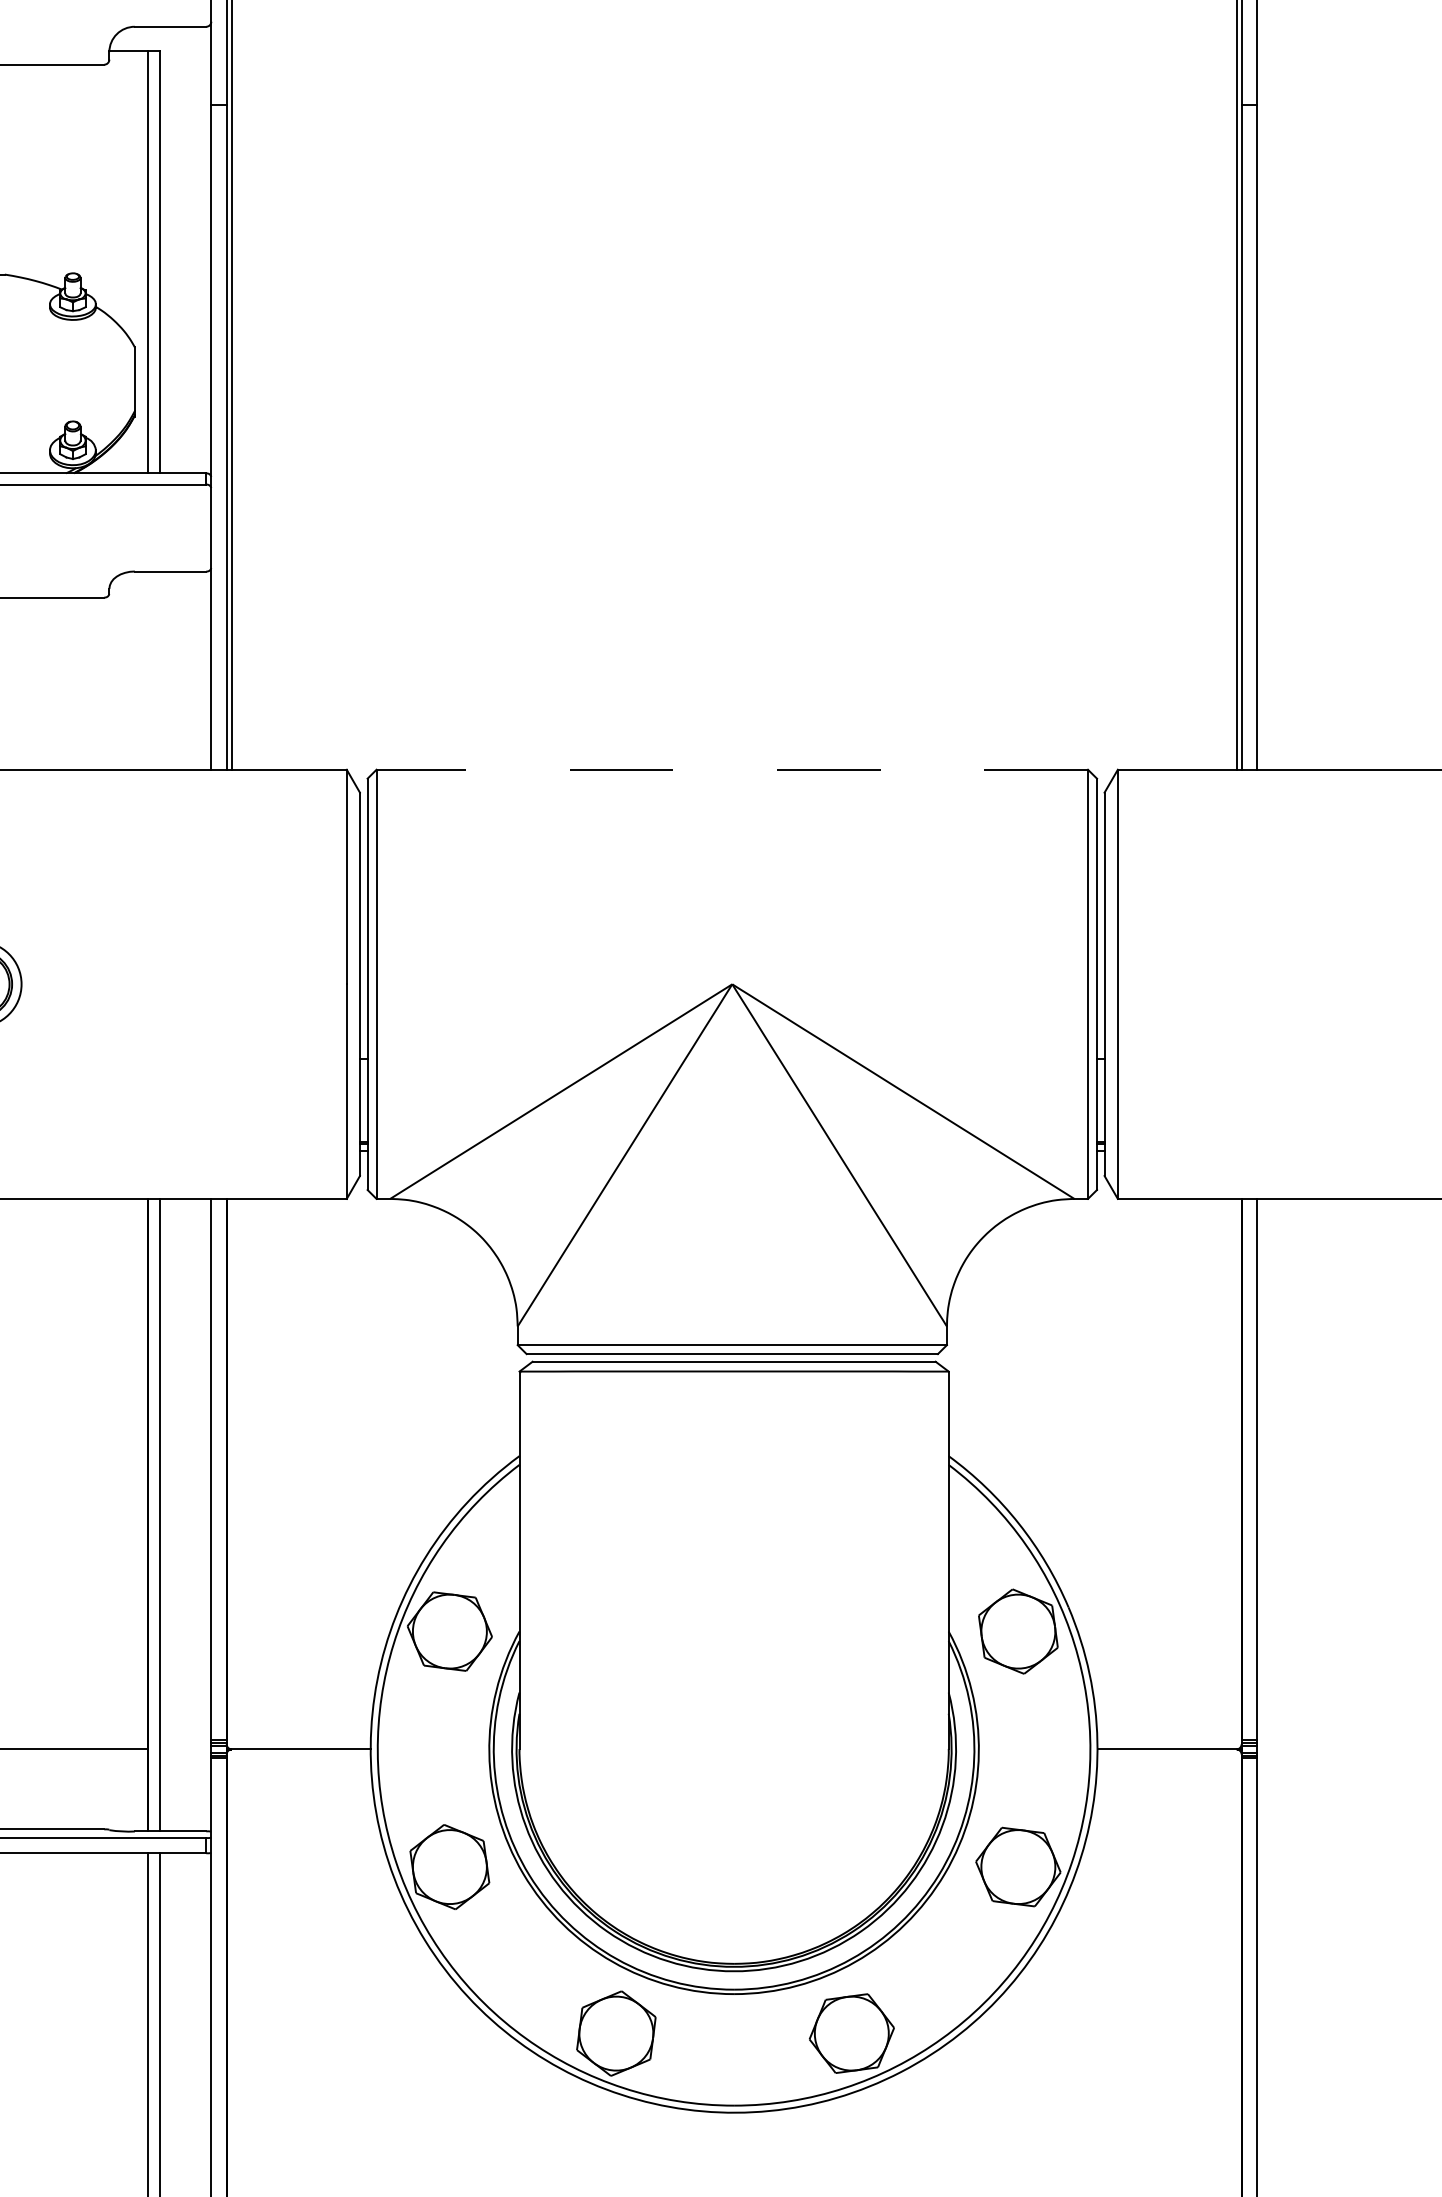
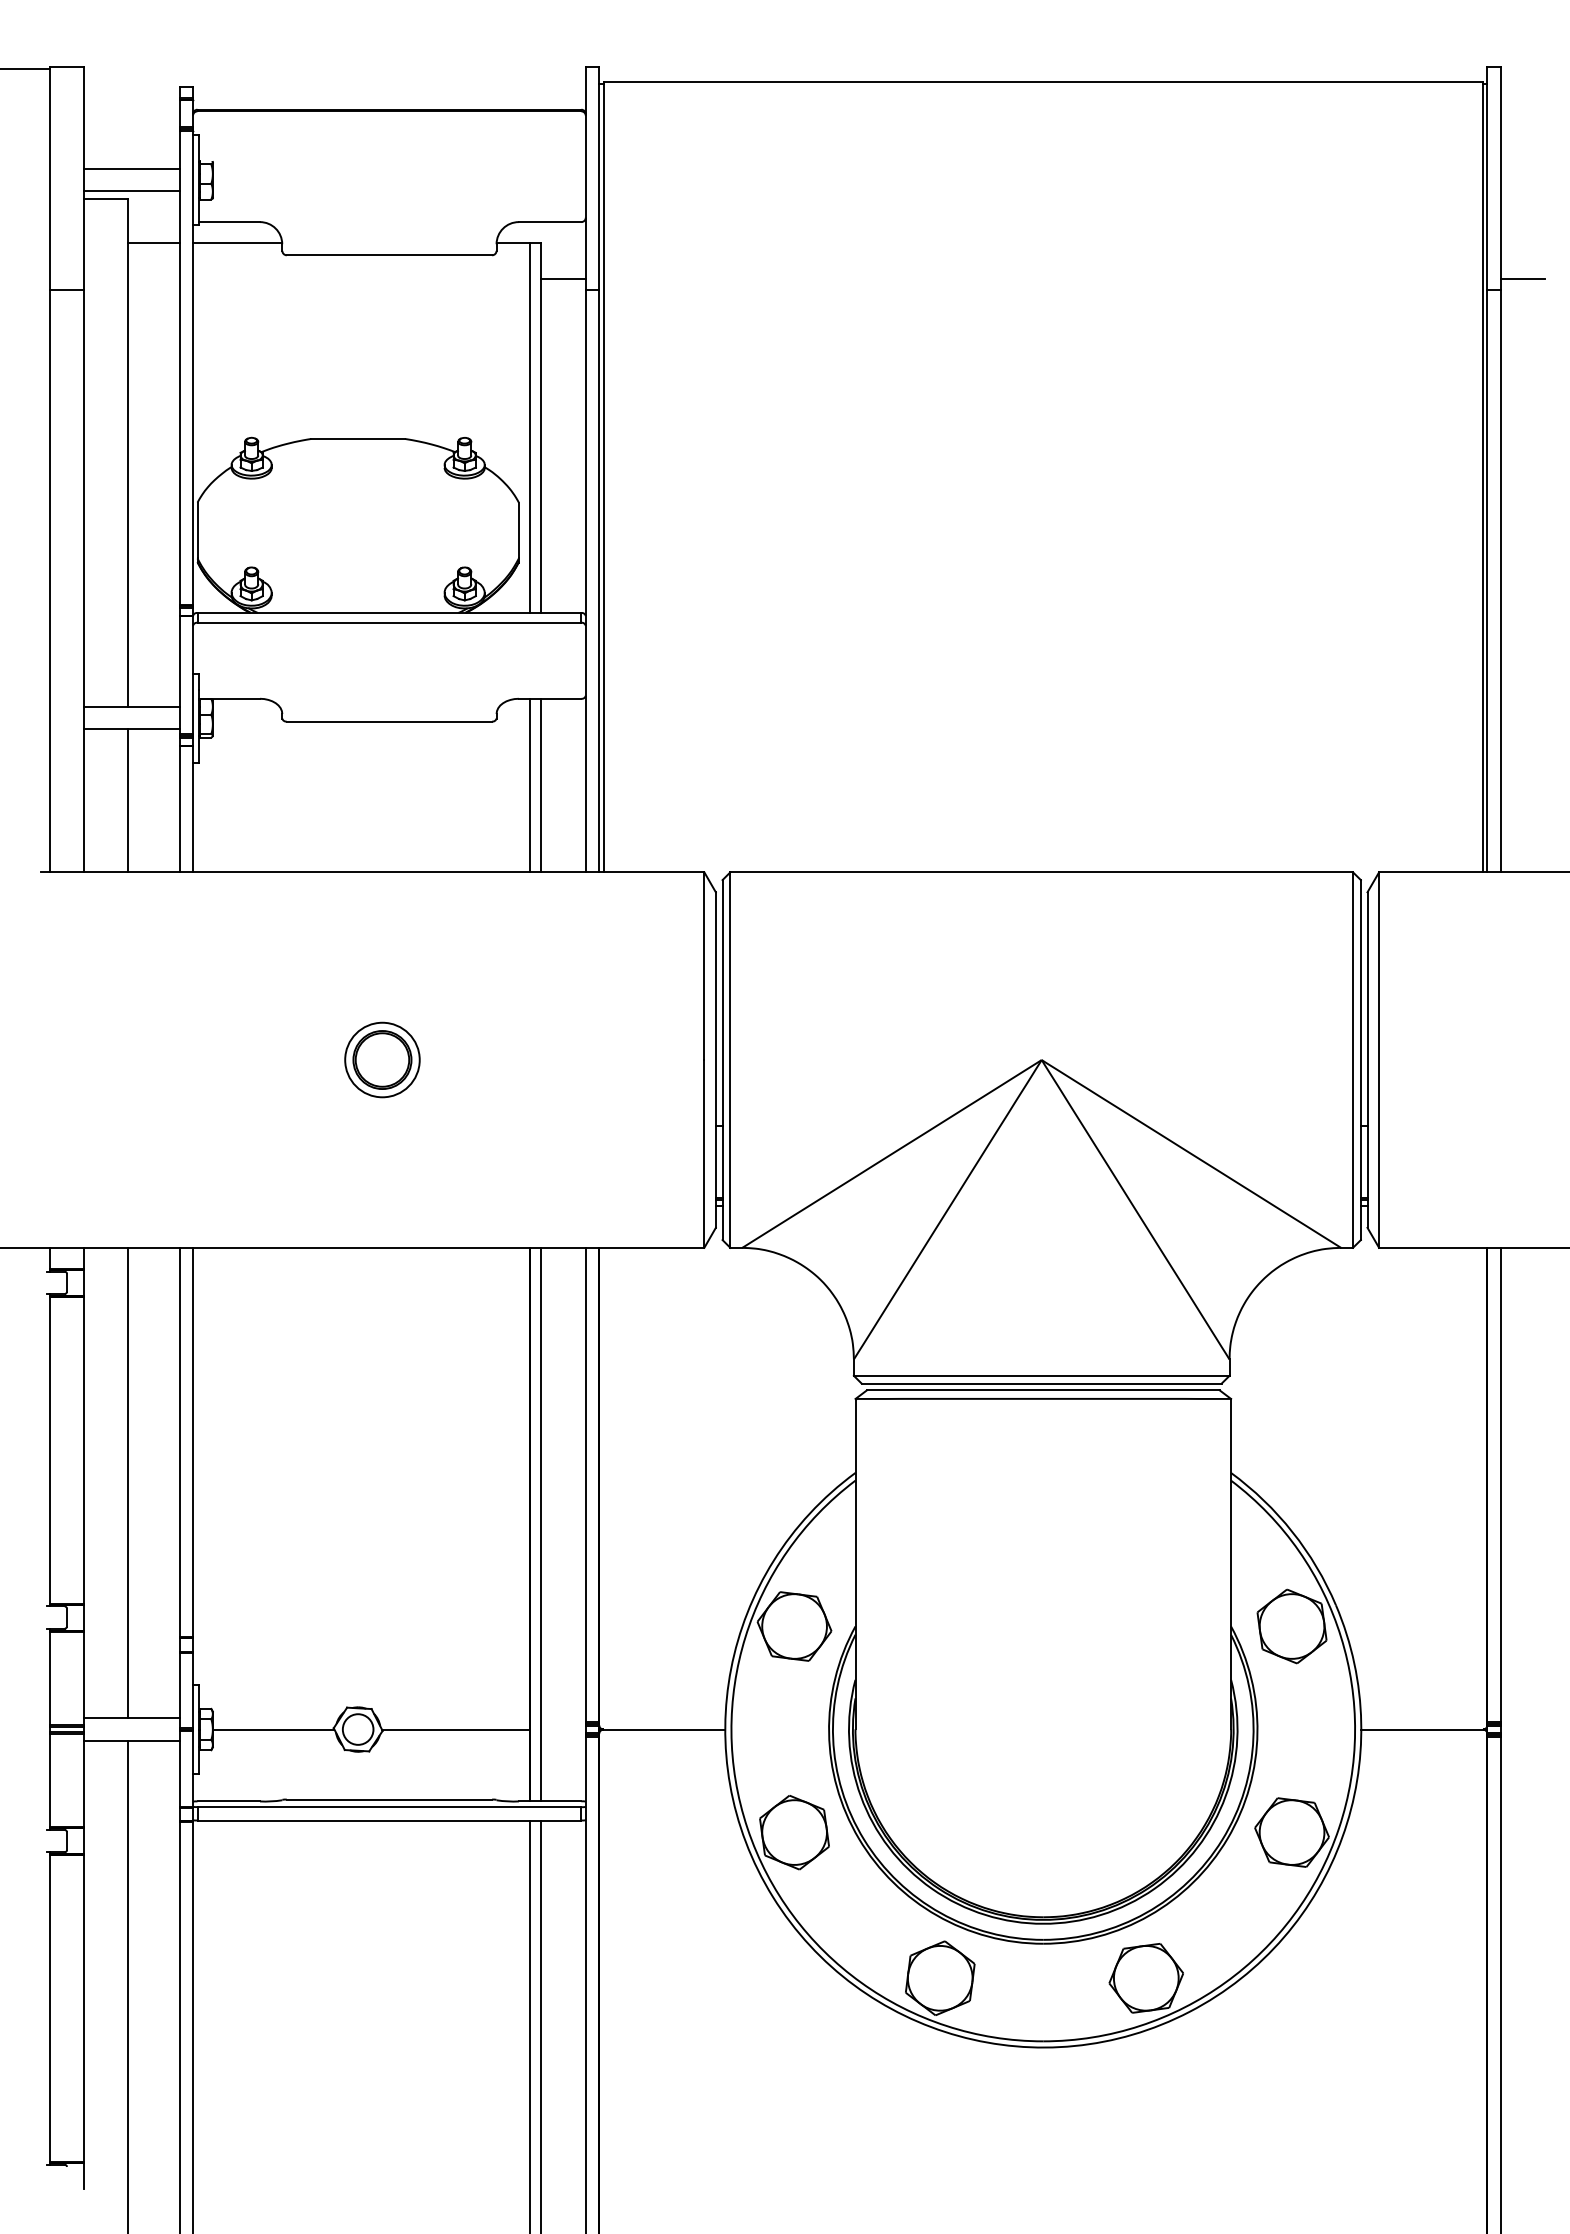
line: (185, 92) -> (563, 279), added
line: (1281, 92) -> (1522, 279), added
line: (148, 670) -> (530, 785), added
line: (160, 670) -> (541, 785), added
line: (732, 769) -> (1041, 872), dashed -> solid

